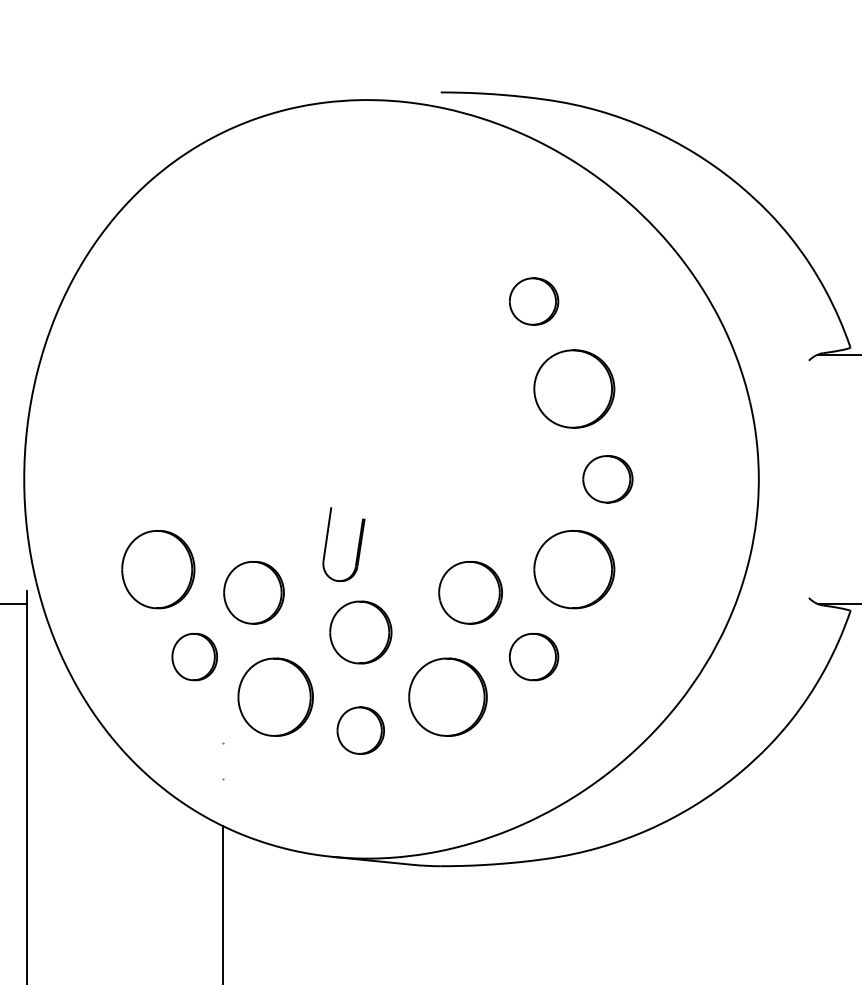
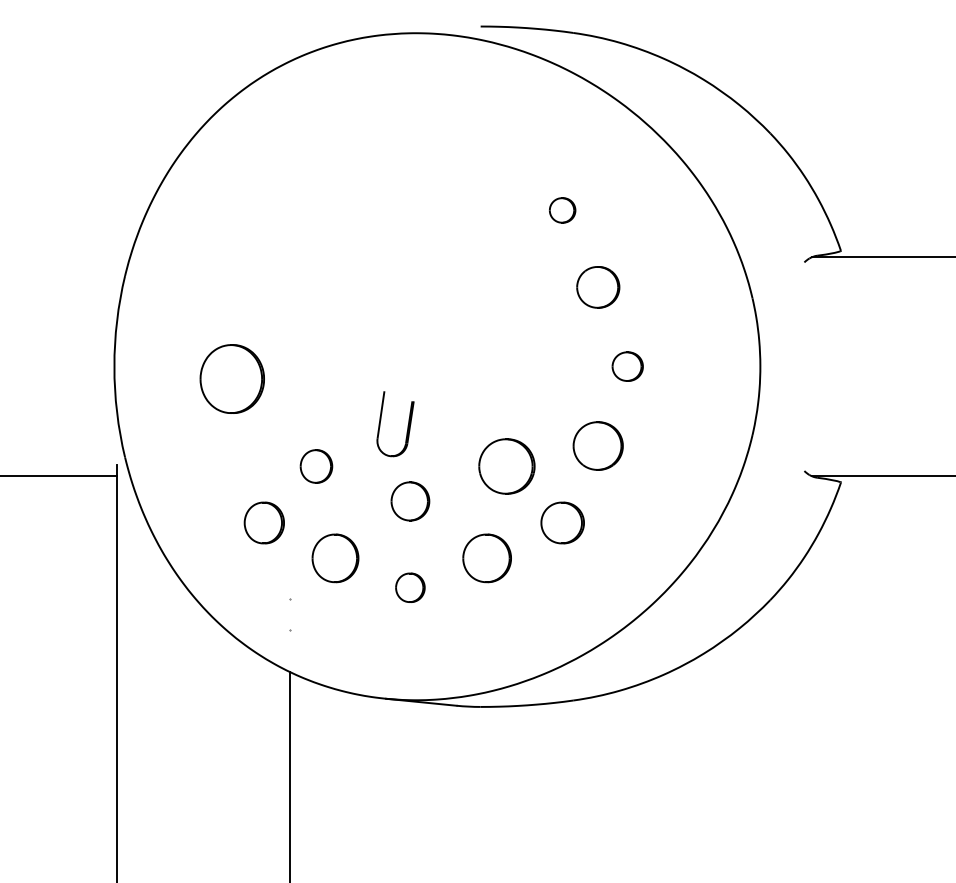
part: (533, 301) -> (562, 210), size x0.6
part: (574, 389) -> (598, 287), size x0.6
part: (607, 479) -> (627, 366), size x0.7
part: (157, 568) -> (231, 378), moved
part: (574, 568) -> (598, 445), size x0.7
part: (254, 592) -> (316, 466), size x0.6
part: (360, 632) -> (410, 501), size x0.7
part: (275, 697) -> (335, 558), size x0.7
part: (448, 697) -> (487, 558), size x0.7
part: (360, 730) -> (410, 587), size x0.7

